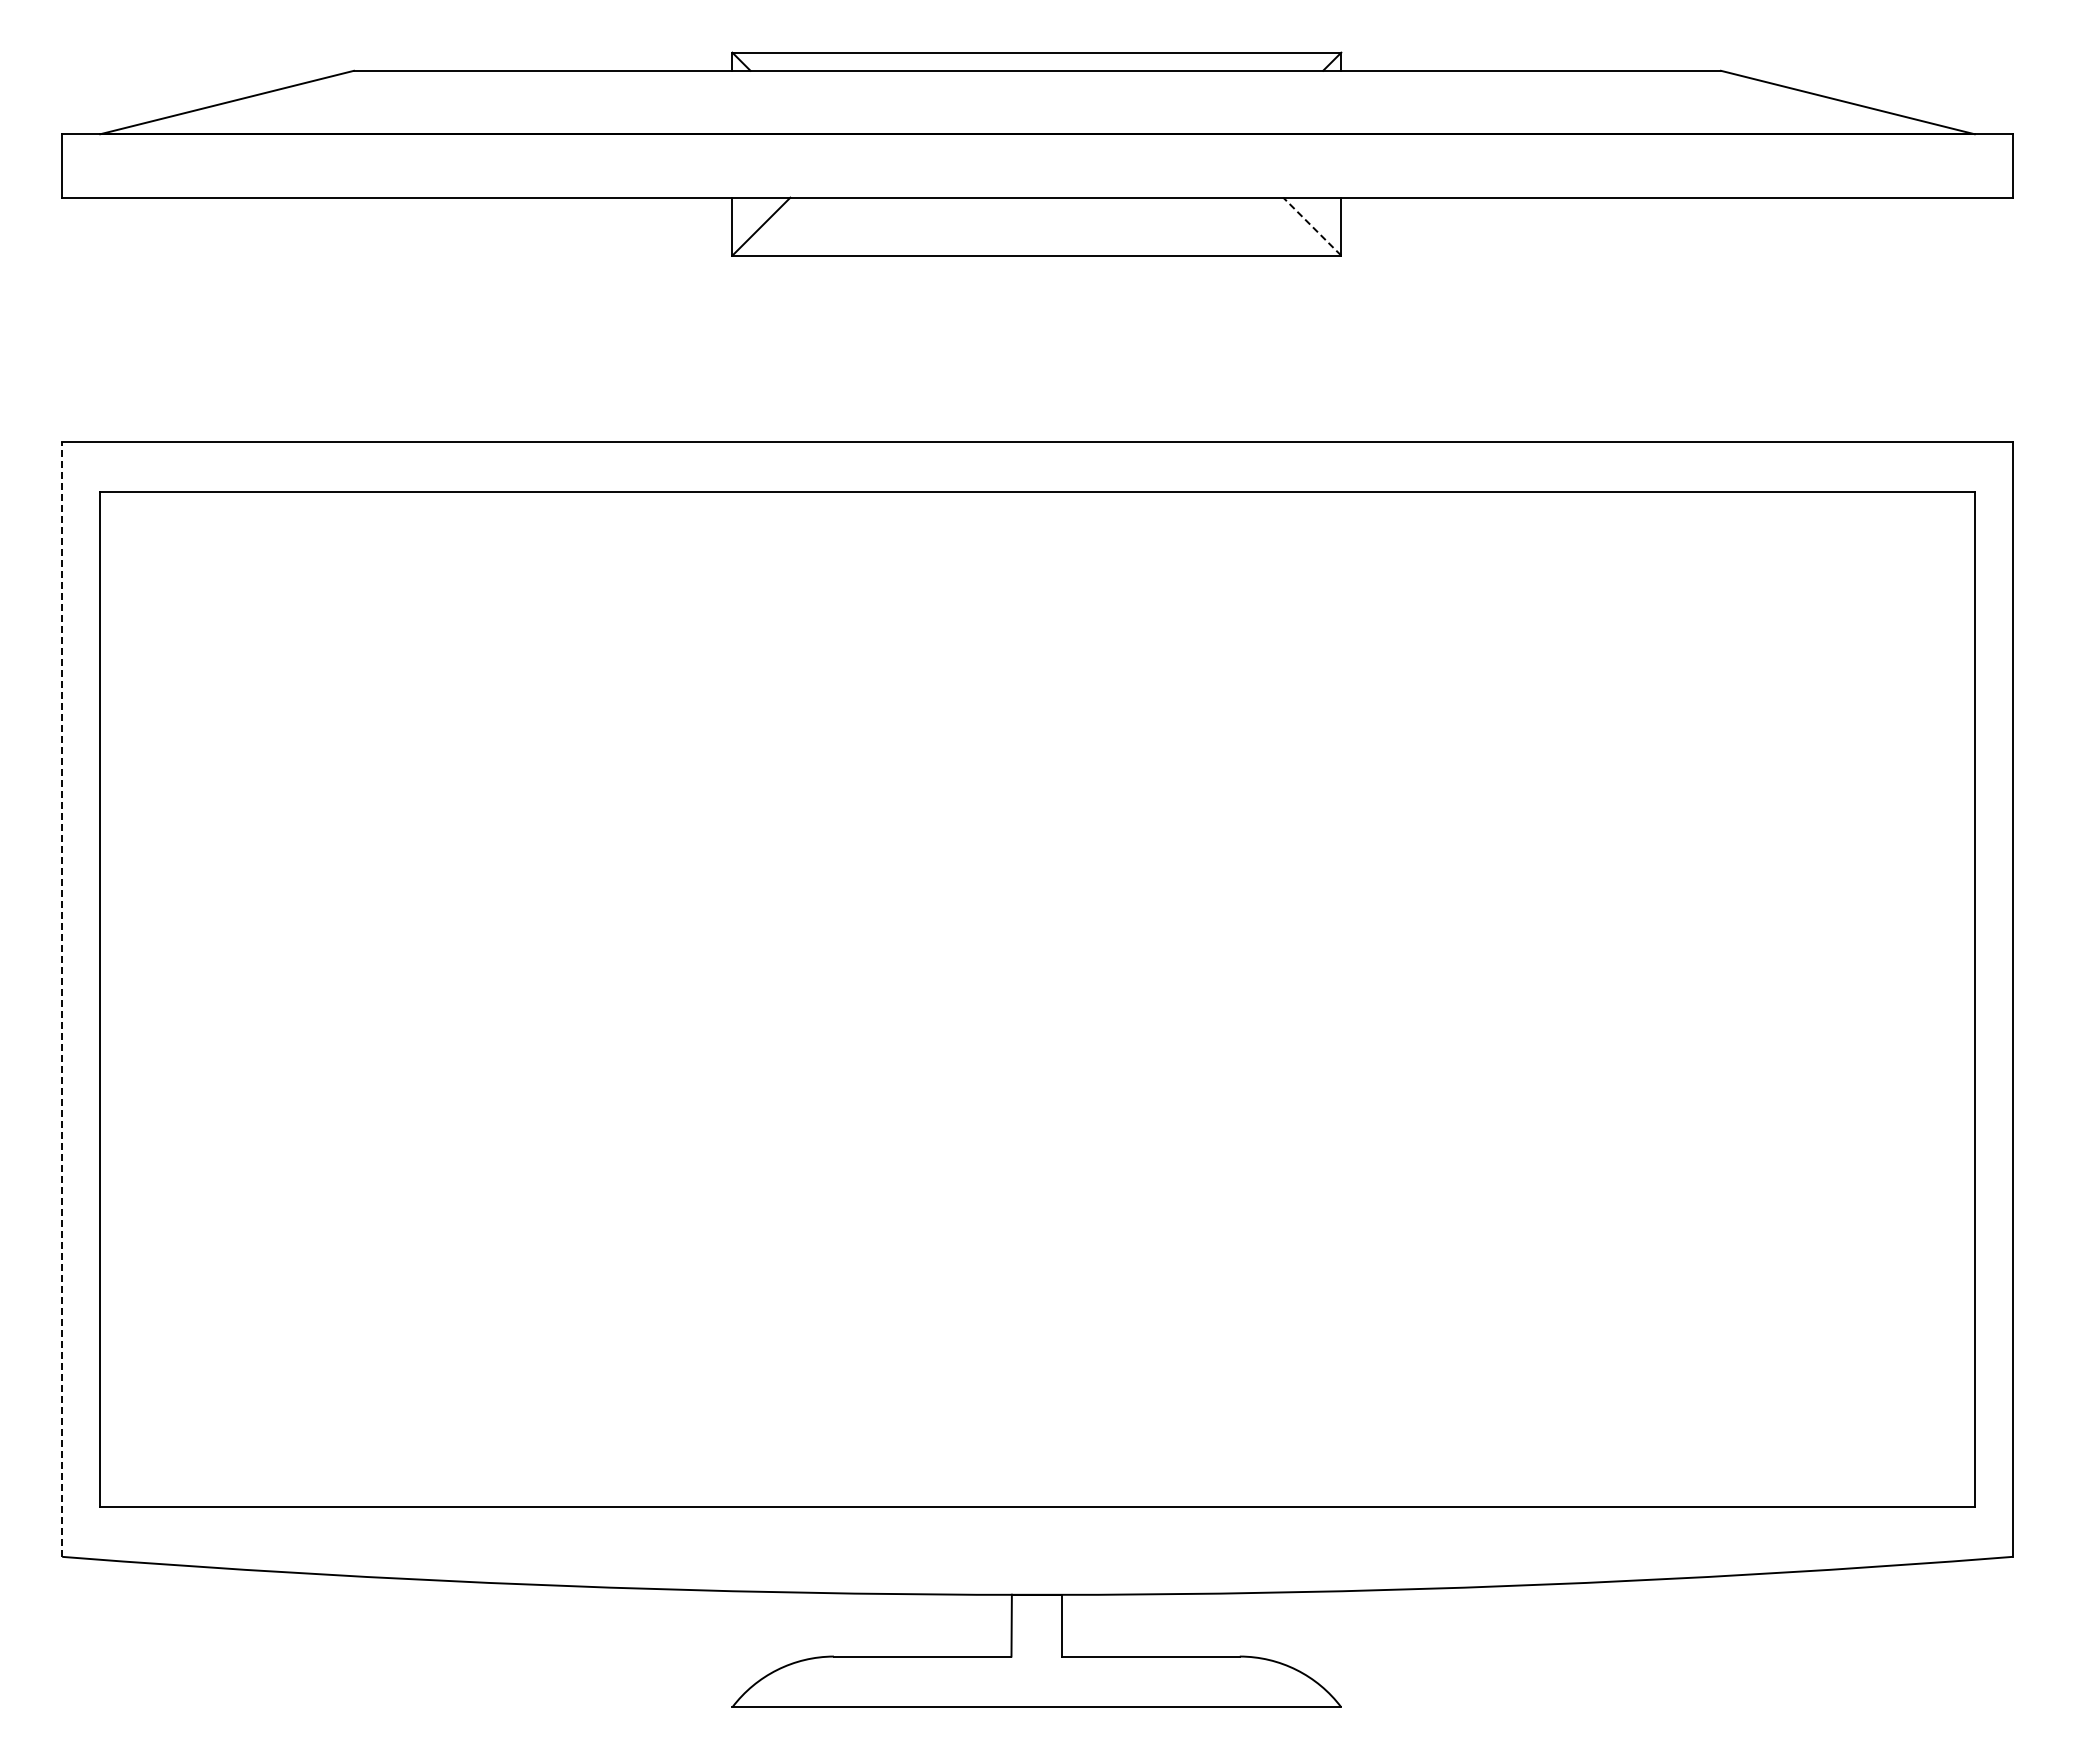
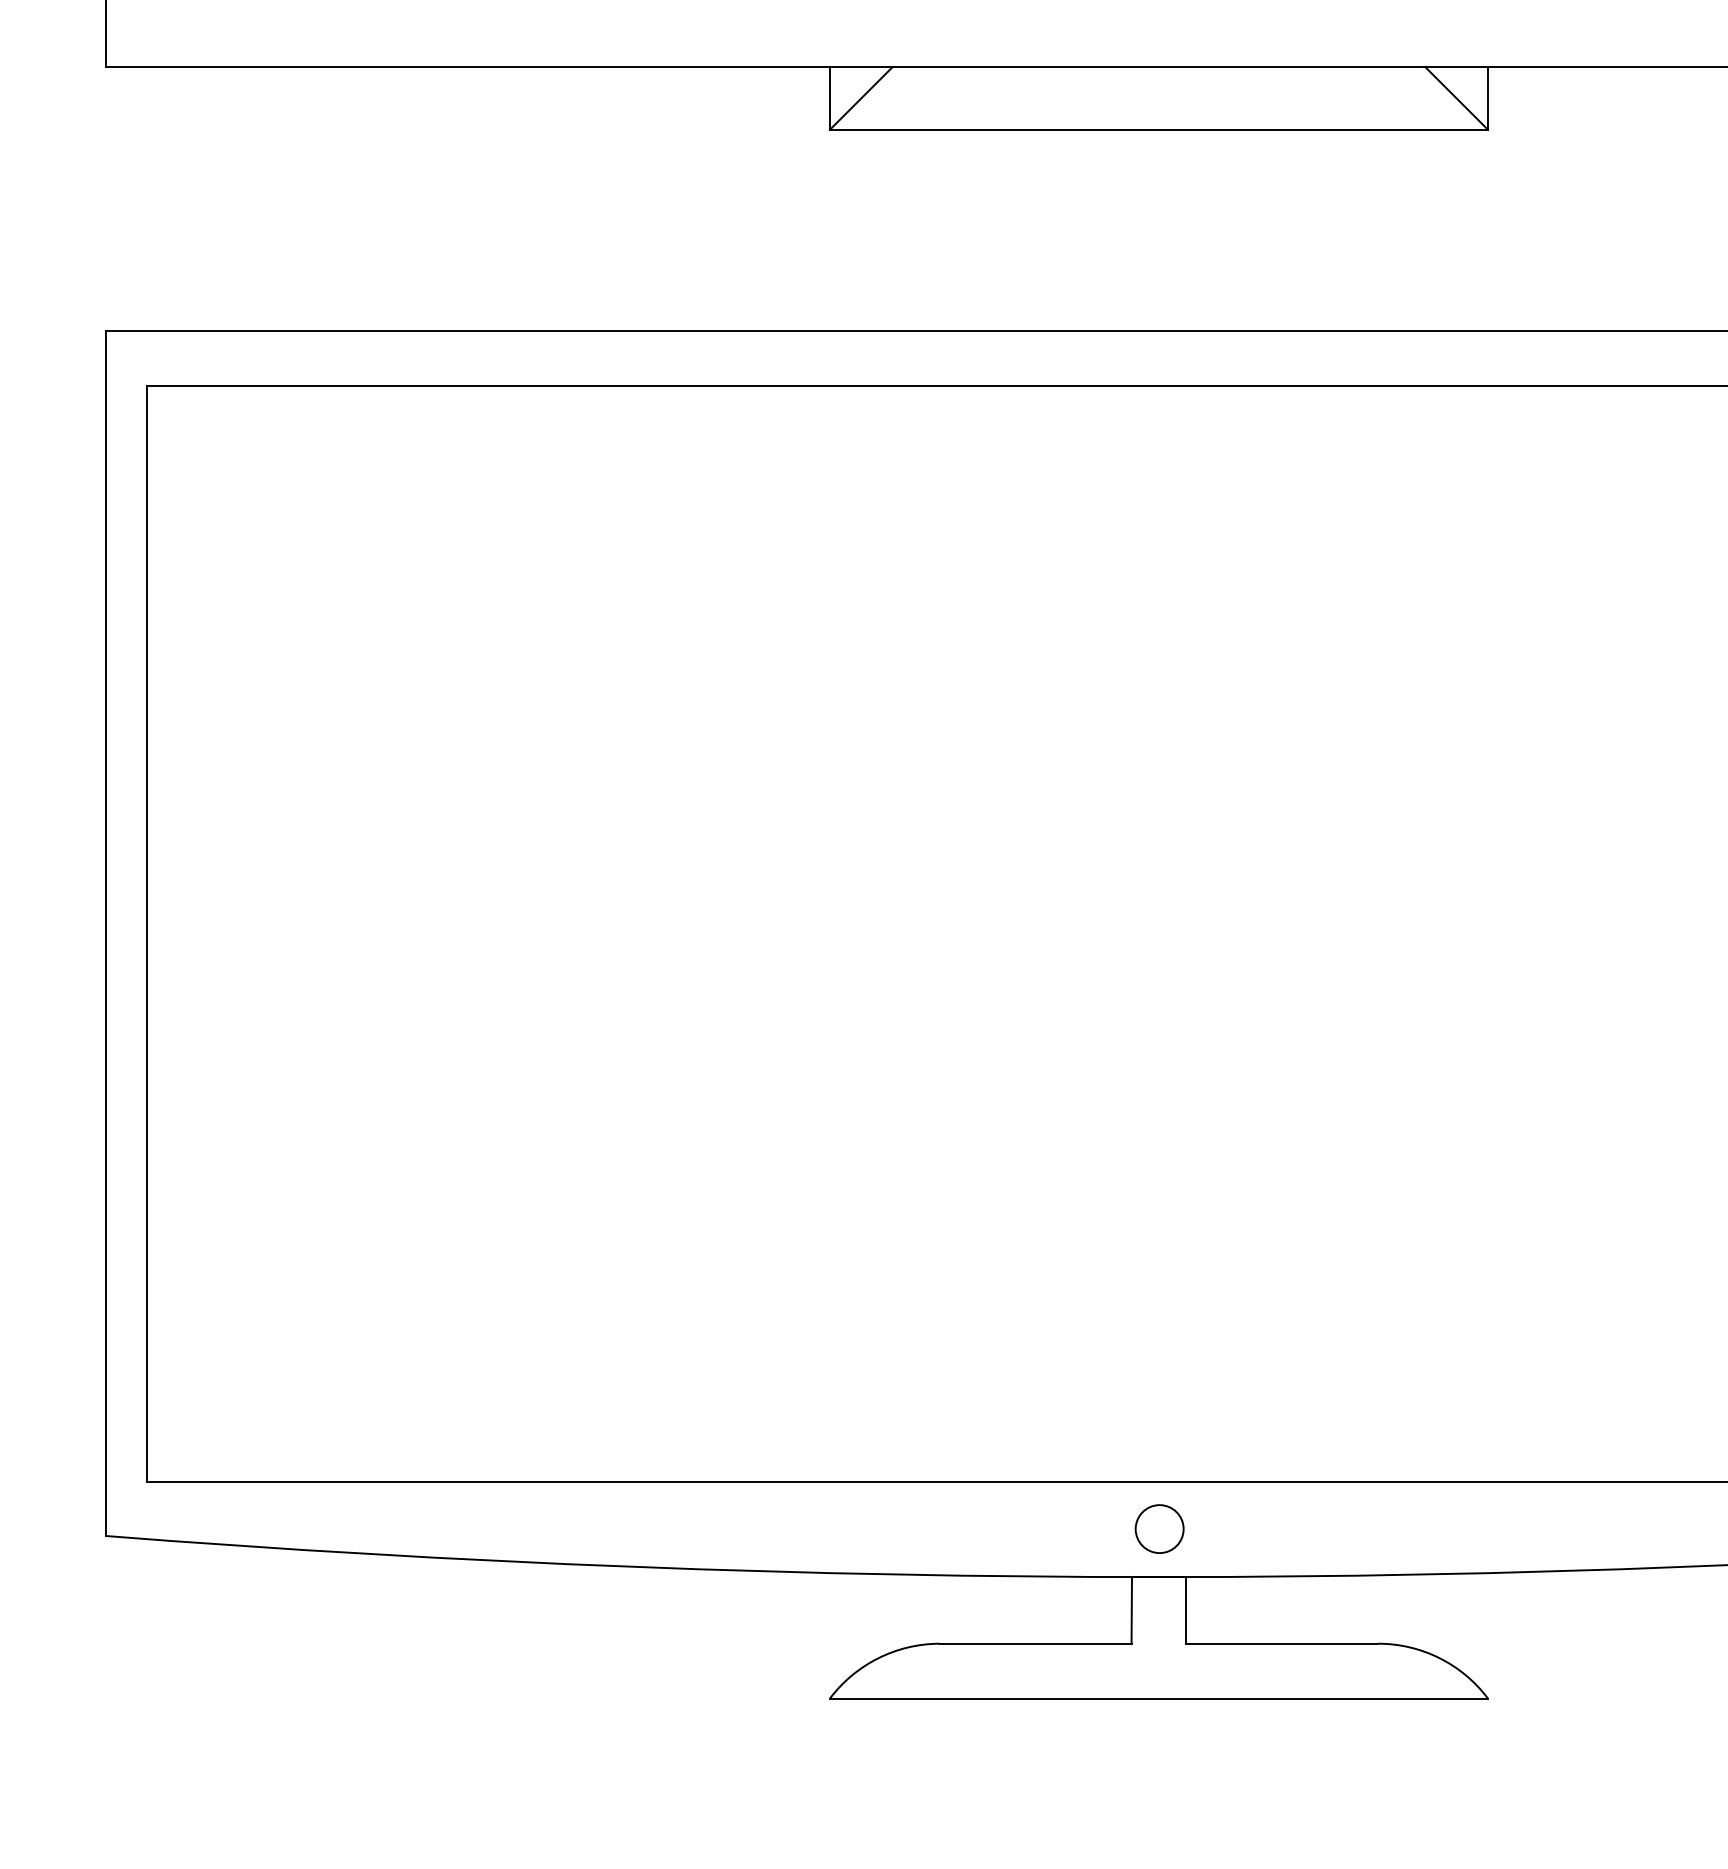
line: (1312, 226) -> (1456, 98), dashed -> solid
line: (62, 999) -> (105, 933), dashed -> solid
circle: (1037, 1550) -> (1159, 1529), added

